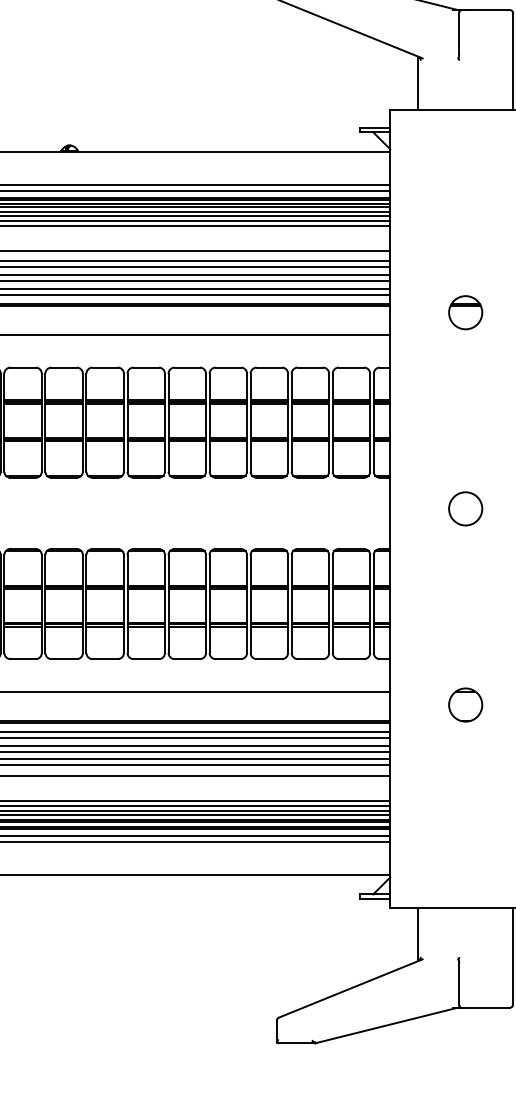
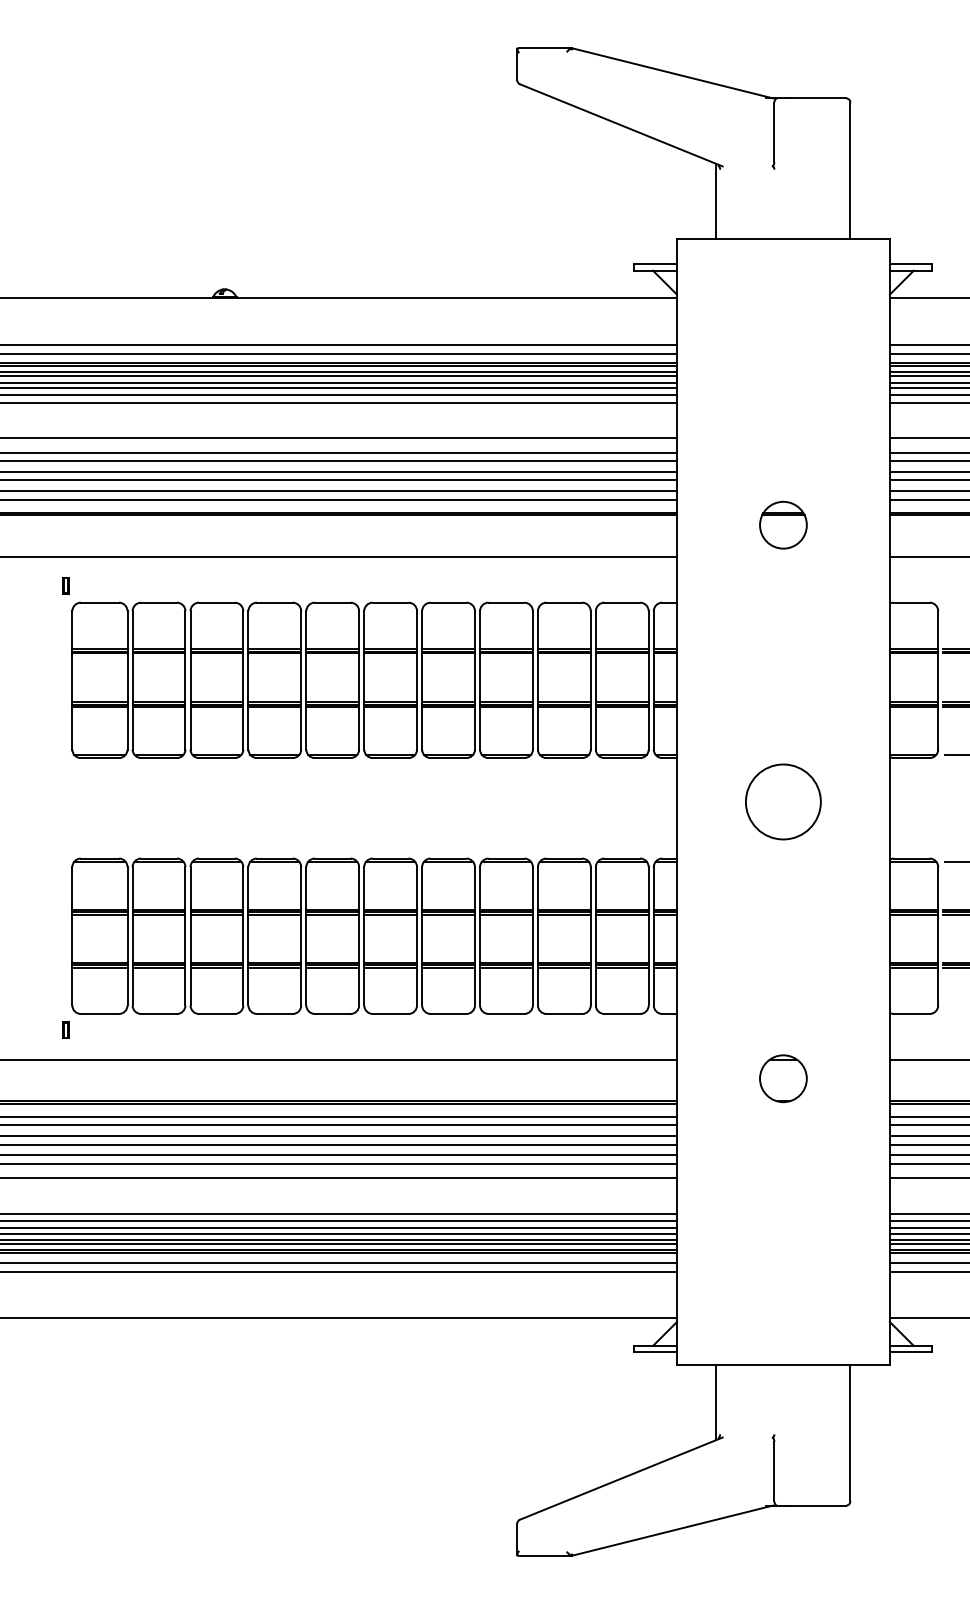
circle: (465, 508) -> (783, 801), size x1.6

